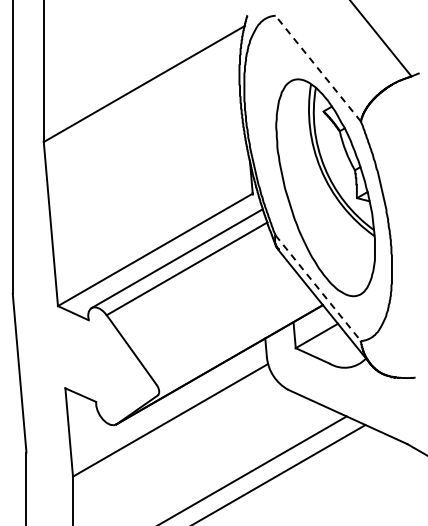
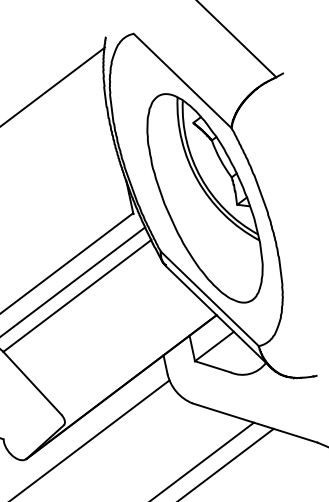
line: (318, 68) -> (182, 80), dashed -> solid
line: (318, 288) -> (210, 299), dashed -> solid

